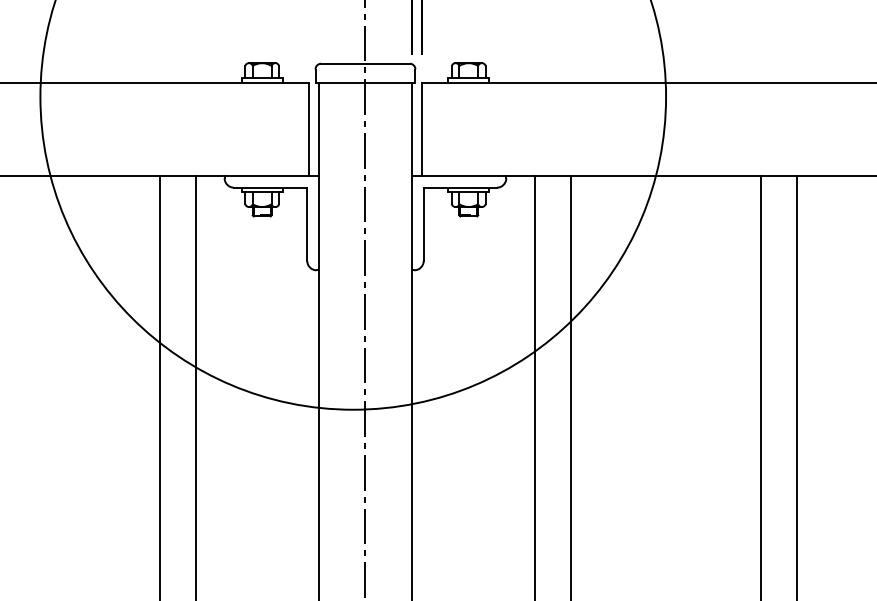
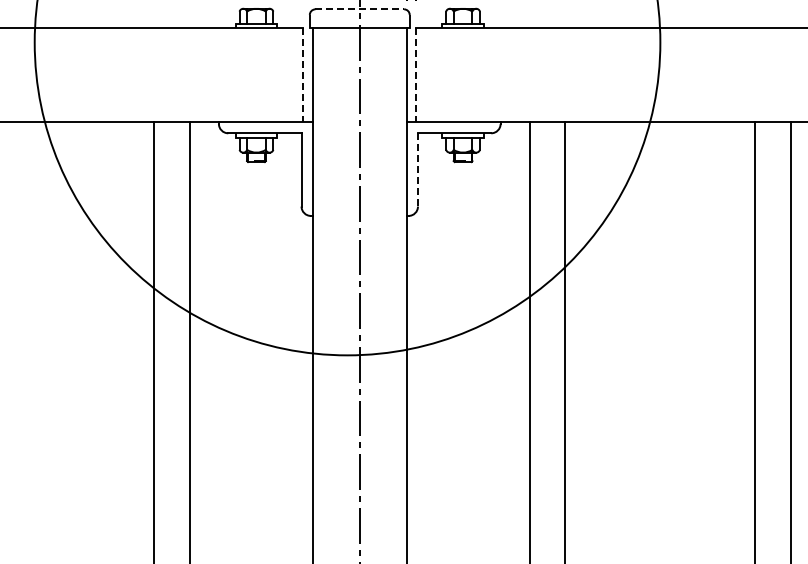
line: (365, 63) -> (359, 9), solid -> dashed
line: (309, 129) -> (303, 75), solid -> dashed
line: (421, 129) -> (415, 75), solid -> dashed
line: (423, 224) -> (417, 170), solid -> dashed

